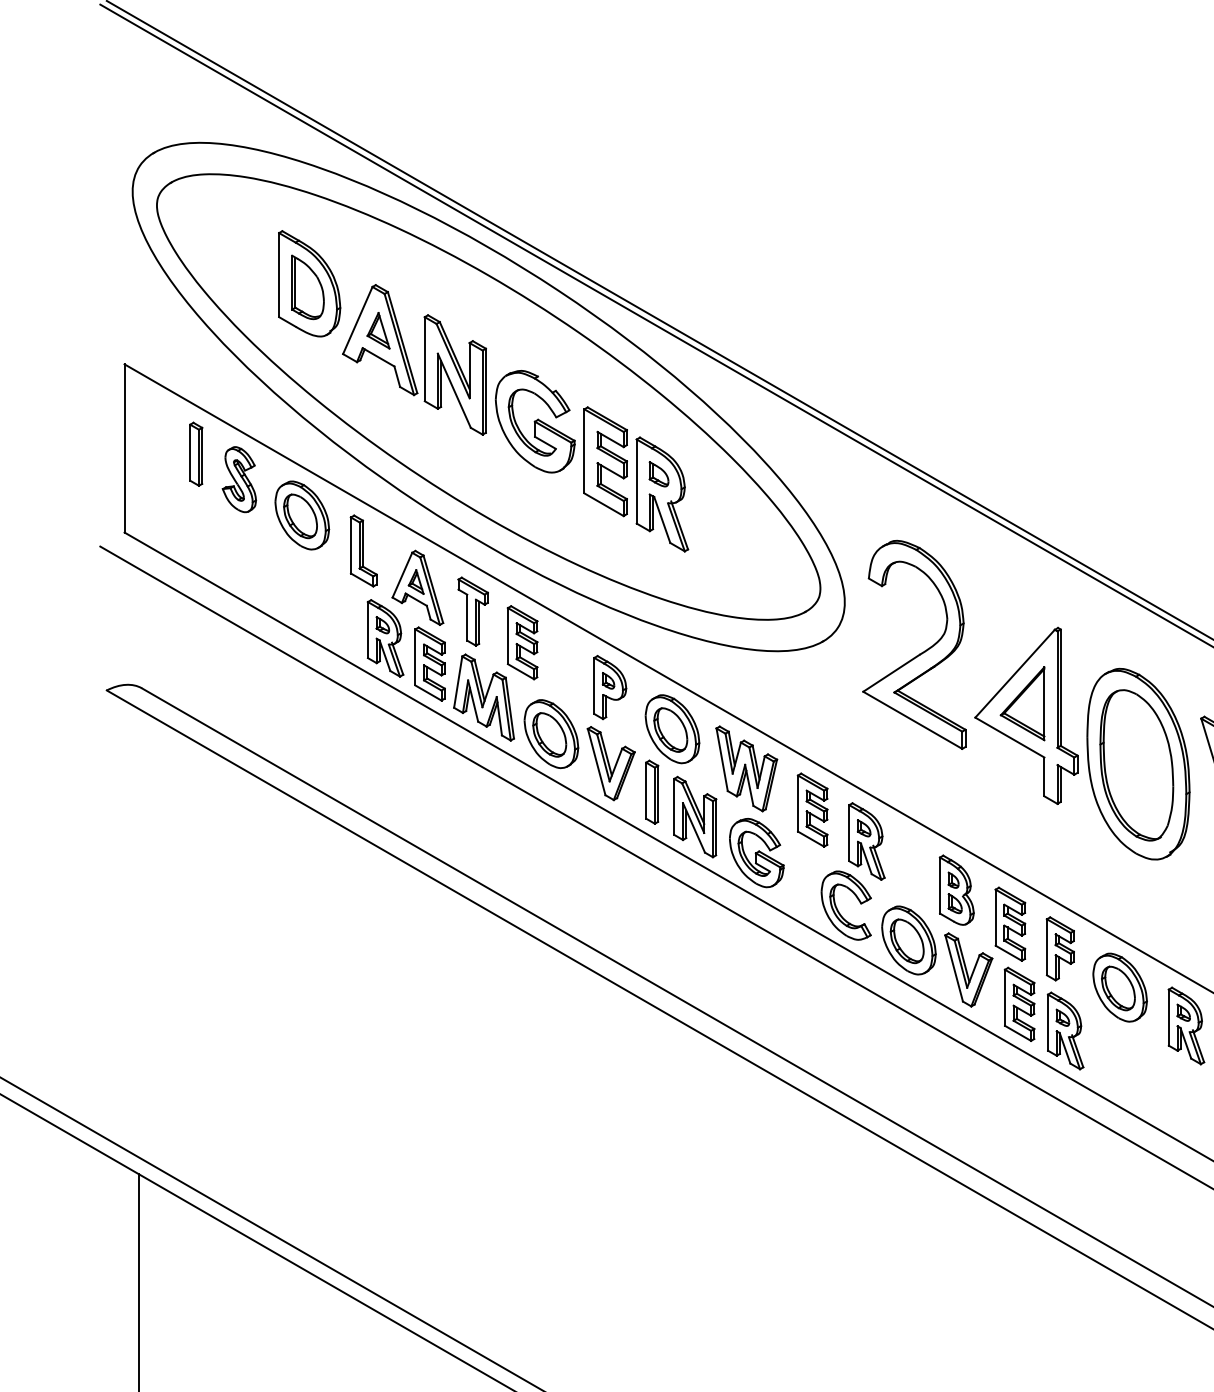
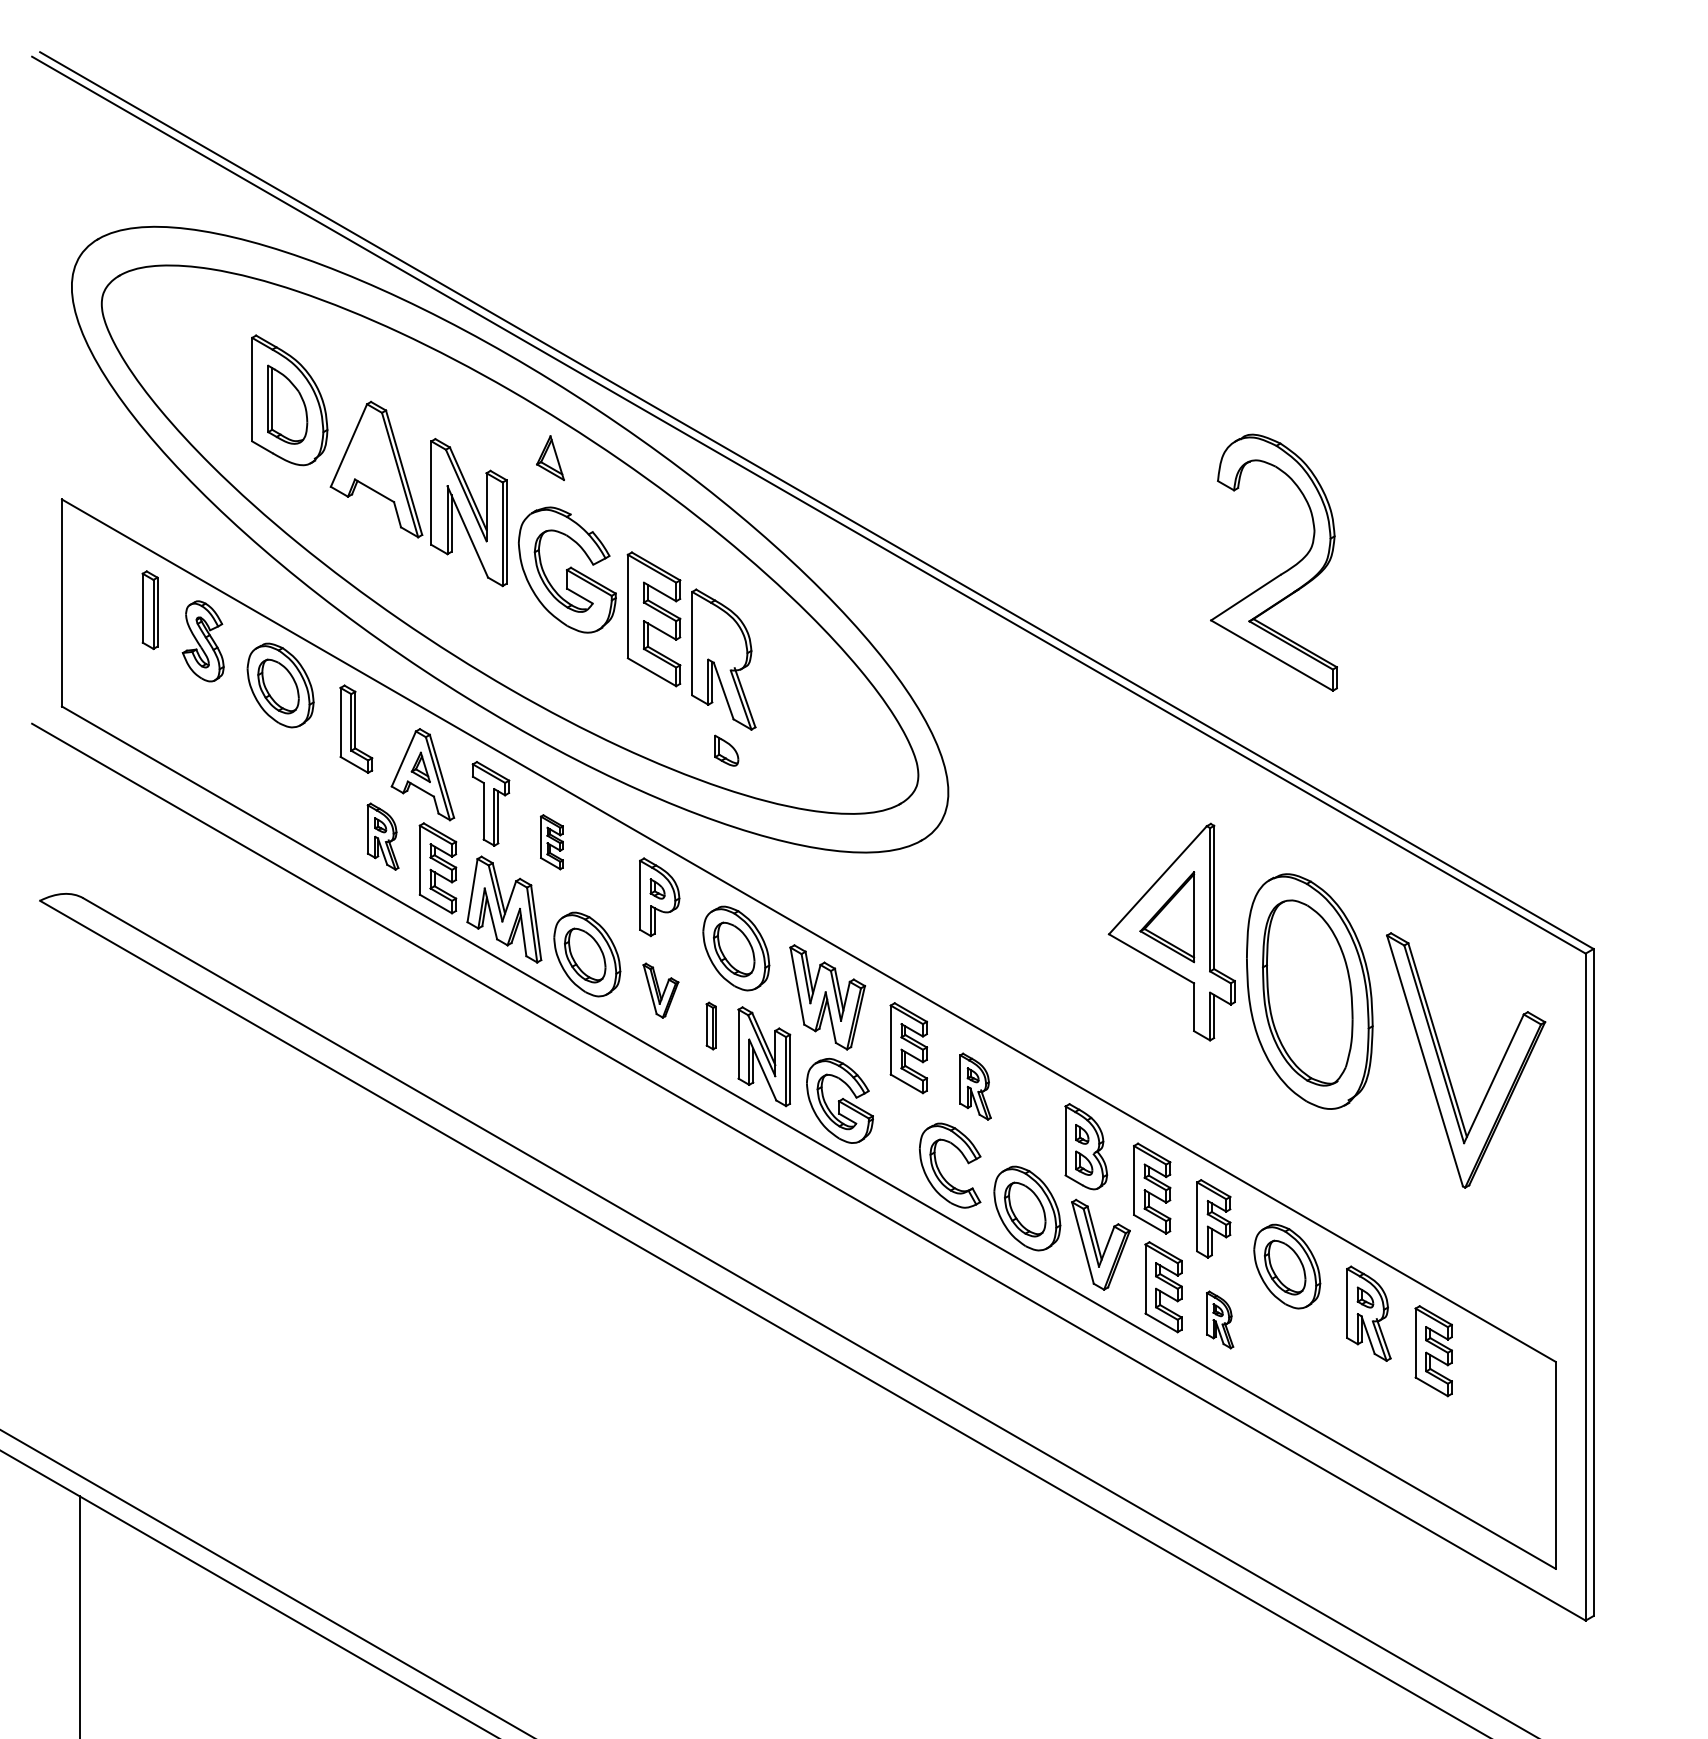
part: (378, 330) -> (550, 457), moved
part: (658, 474) -> (726, 750), moved
part: (385, 638) -> (382, 836), size x0.7
part: (522, 643) -> (551, 842), size x0.6
part: (919, 653) -> (1280, 573), moved
part: (610, 763) -> (660, 990), size x0.6
part: (651, 791) -> (710, 1025), size x0.6
part: (866, 841) -> (975, 1086), size x0.7
part: (1065, 1030) -> (1219, 1319), size x0.6

